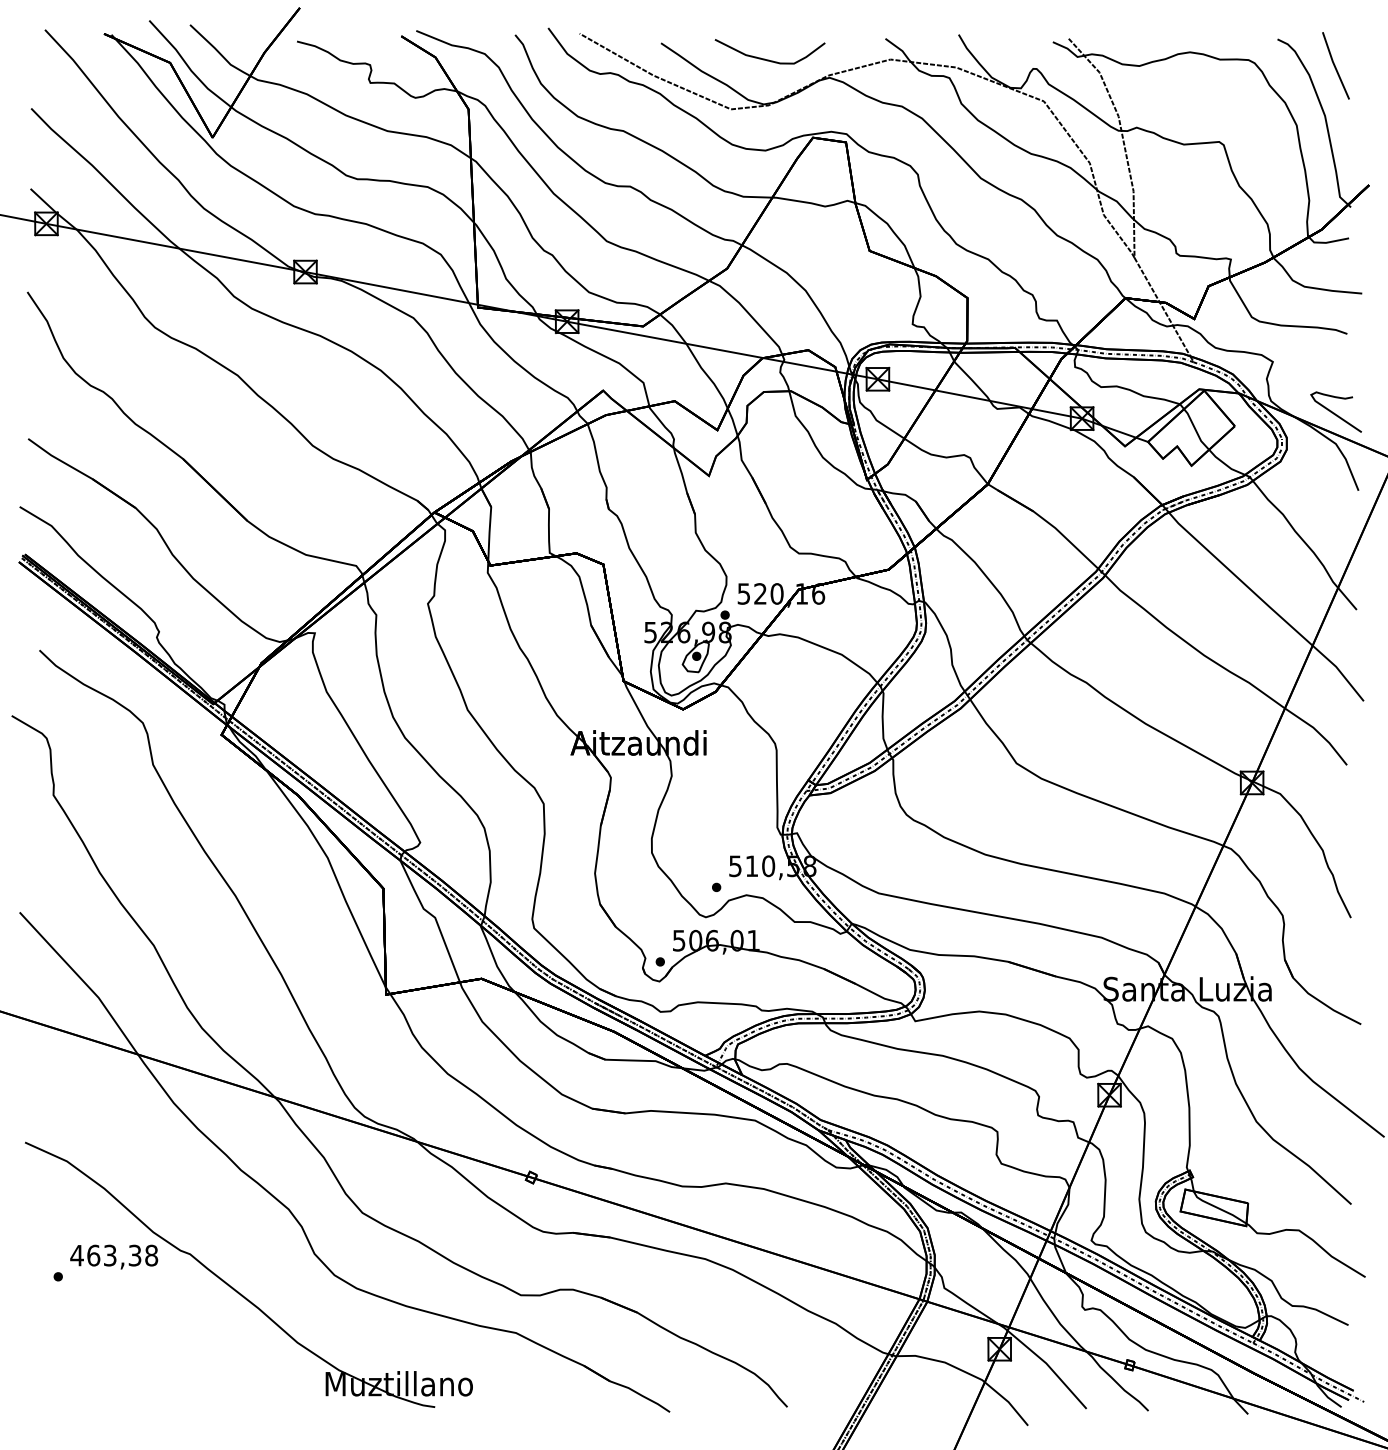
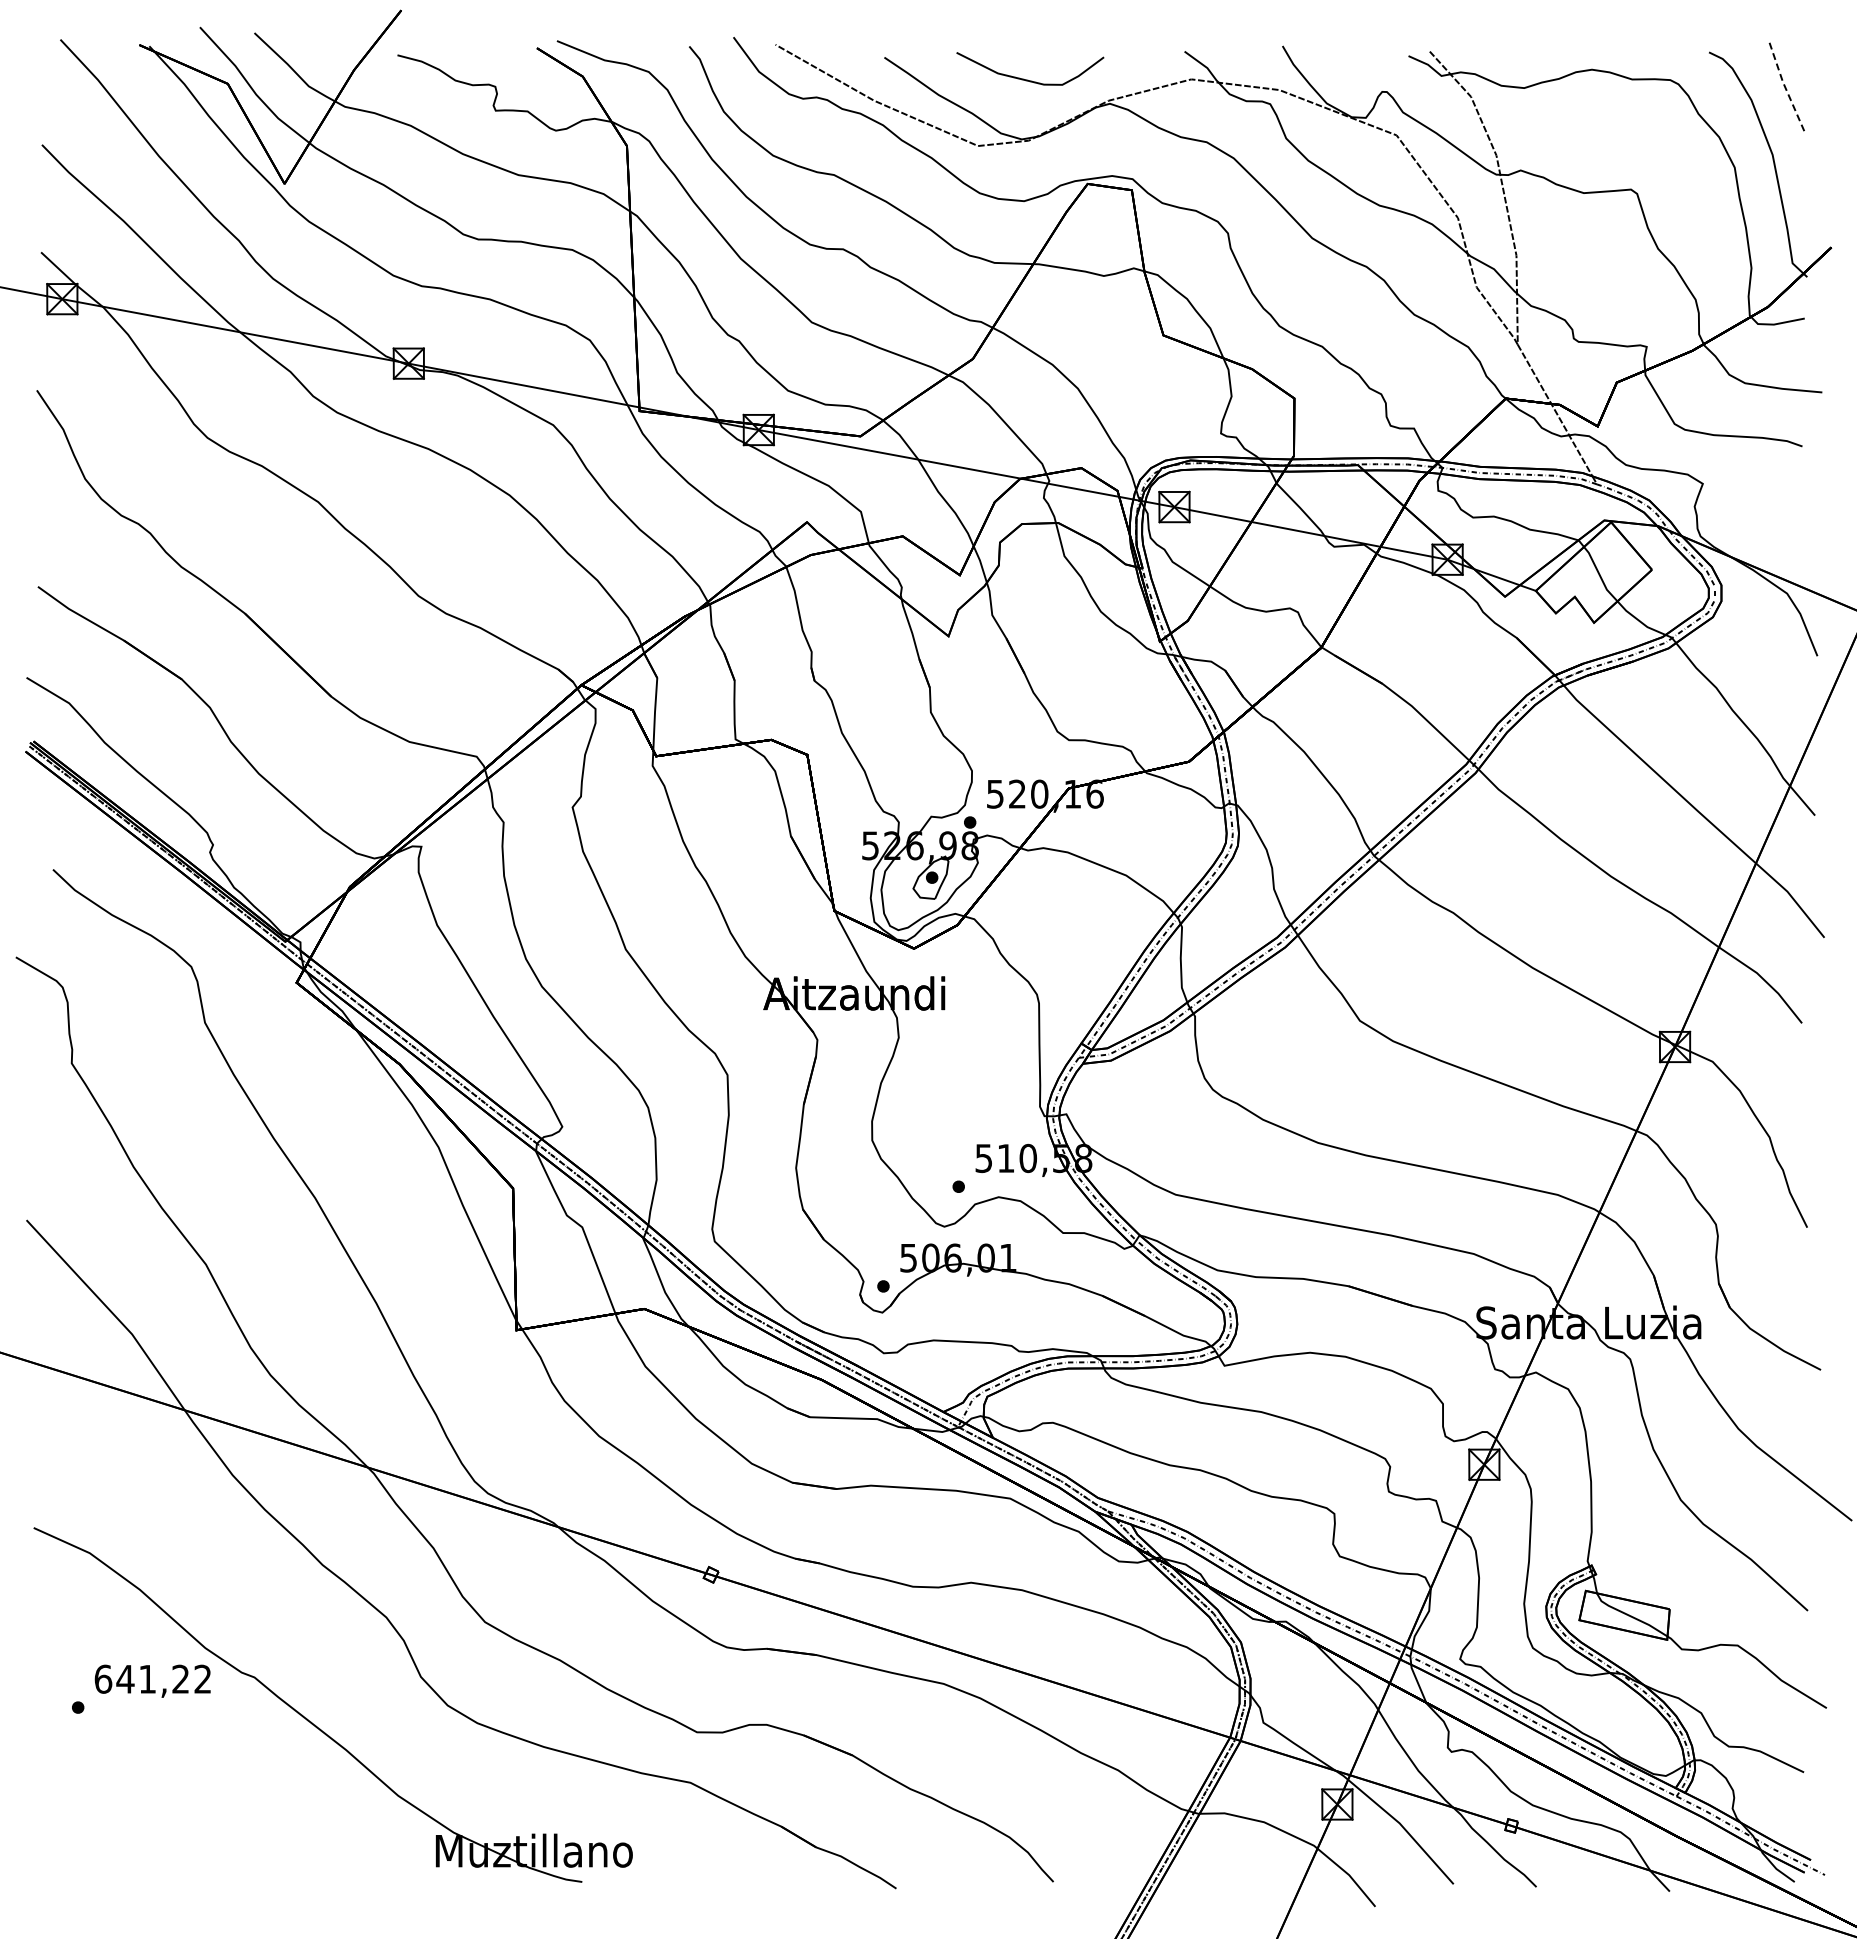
line: (1334, 66) -> (1785, 88), solid -> dashed
curve: (1334, 413) -> (1785, 552), removed
text: (113, 1255) -> (152, 1678), 463,38 -> 641,22

